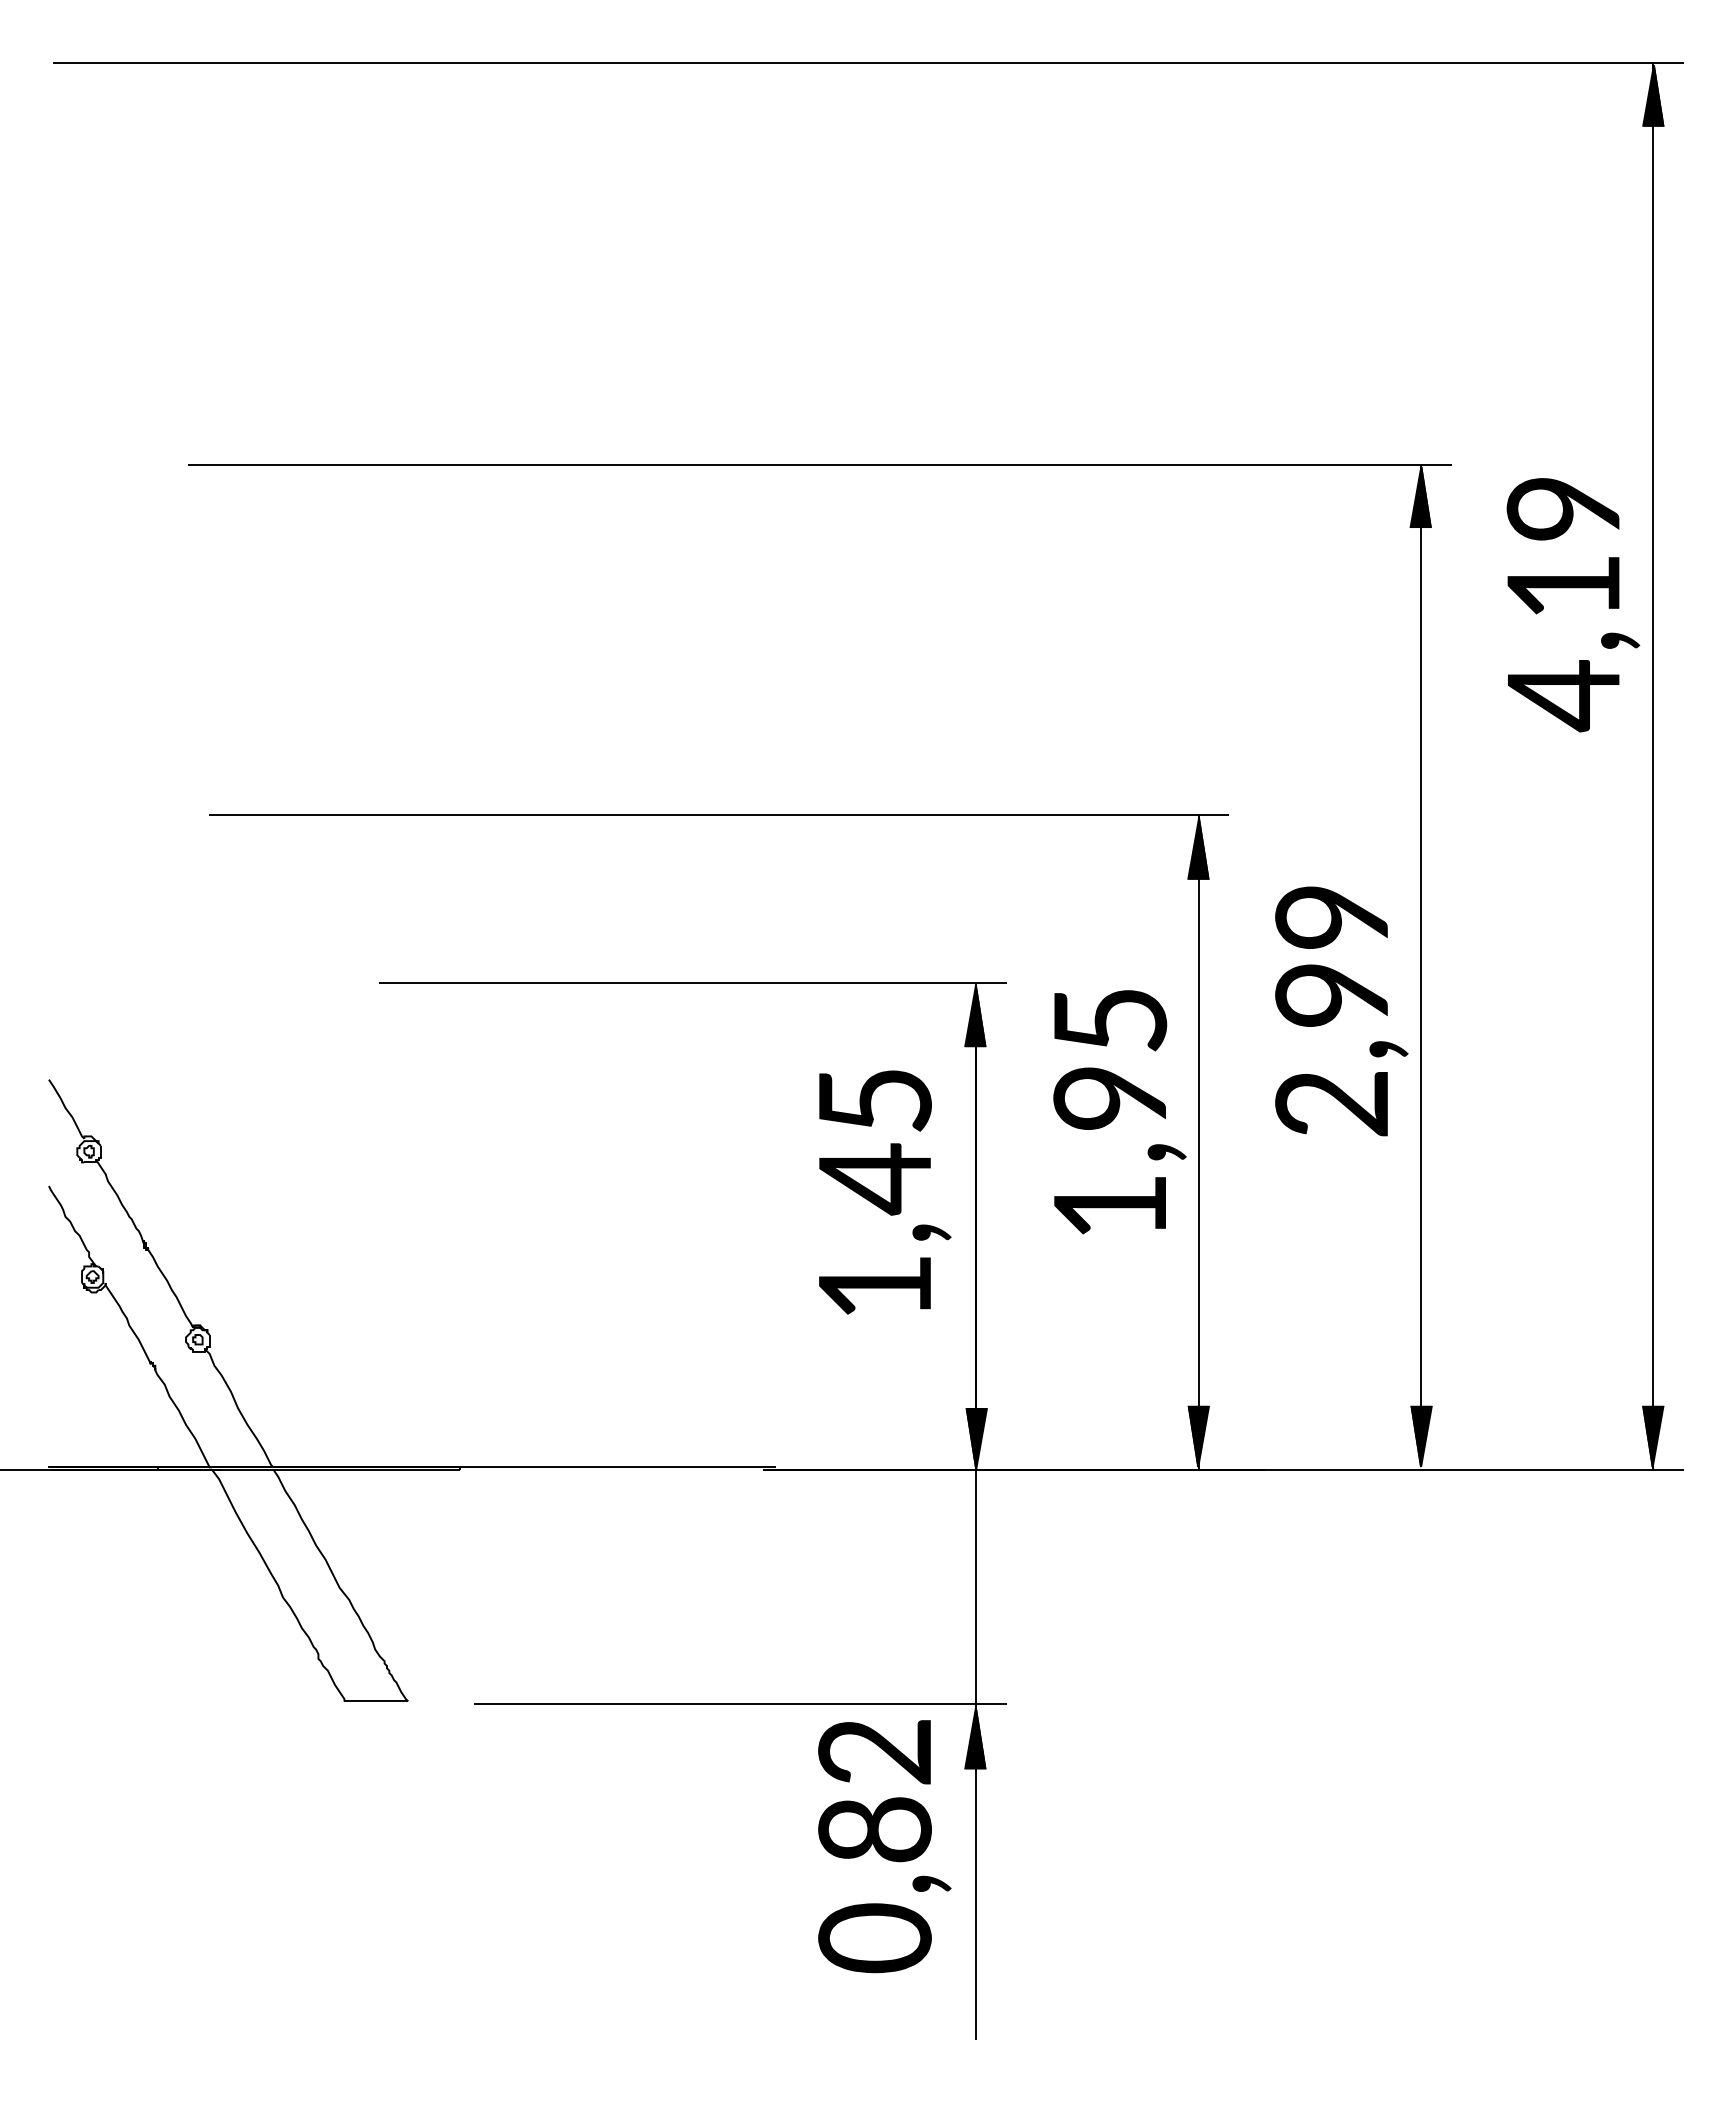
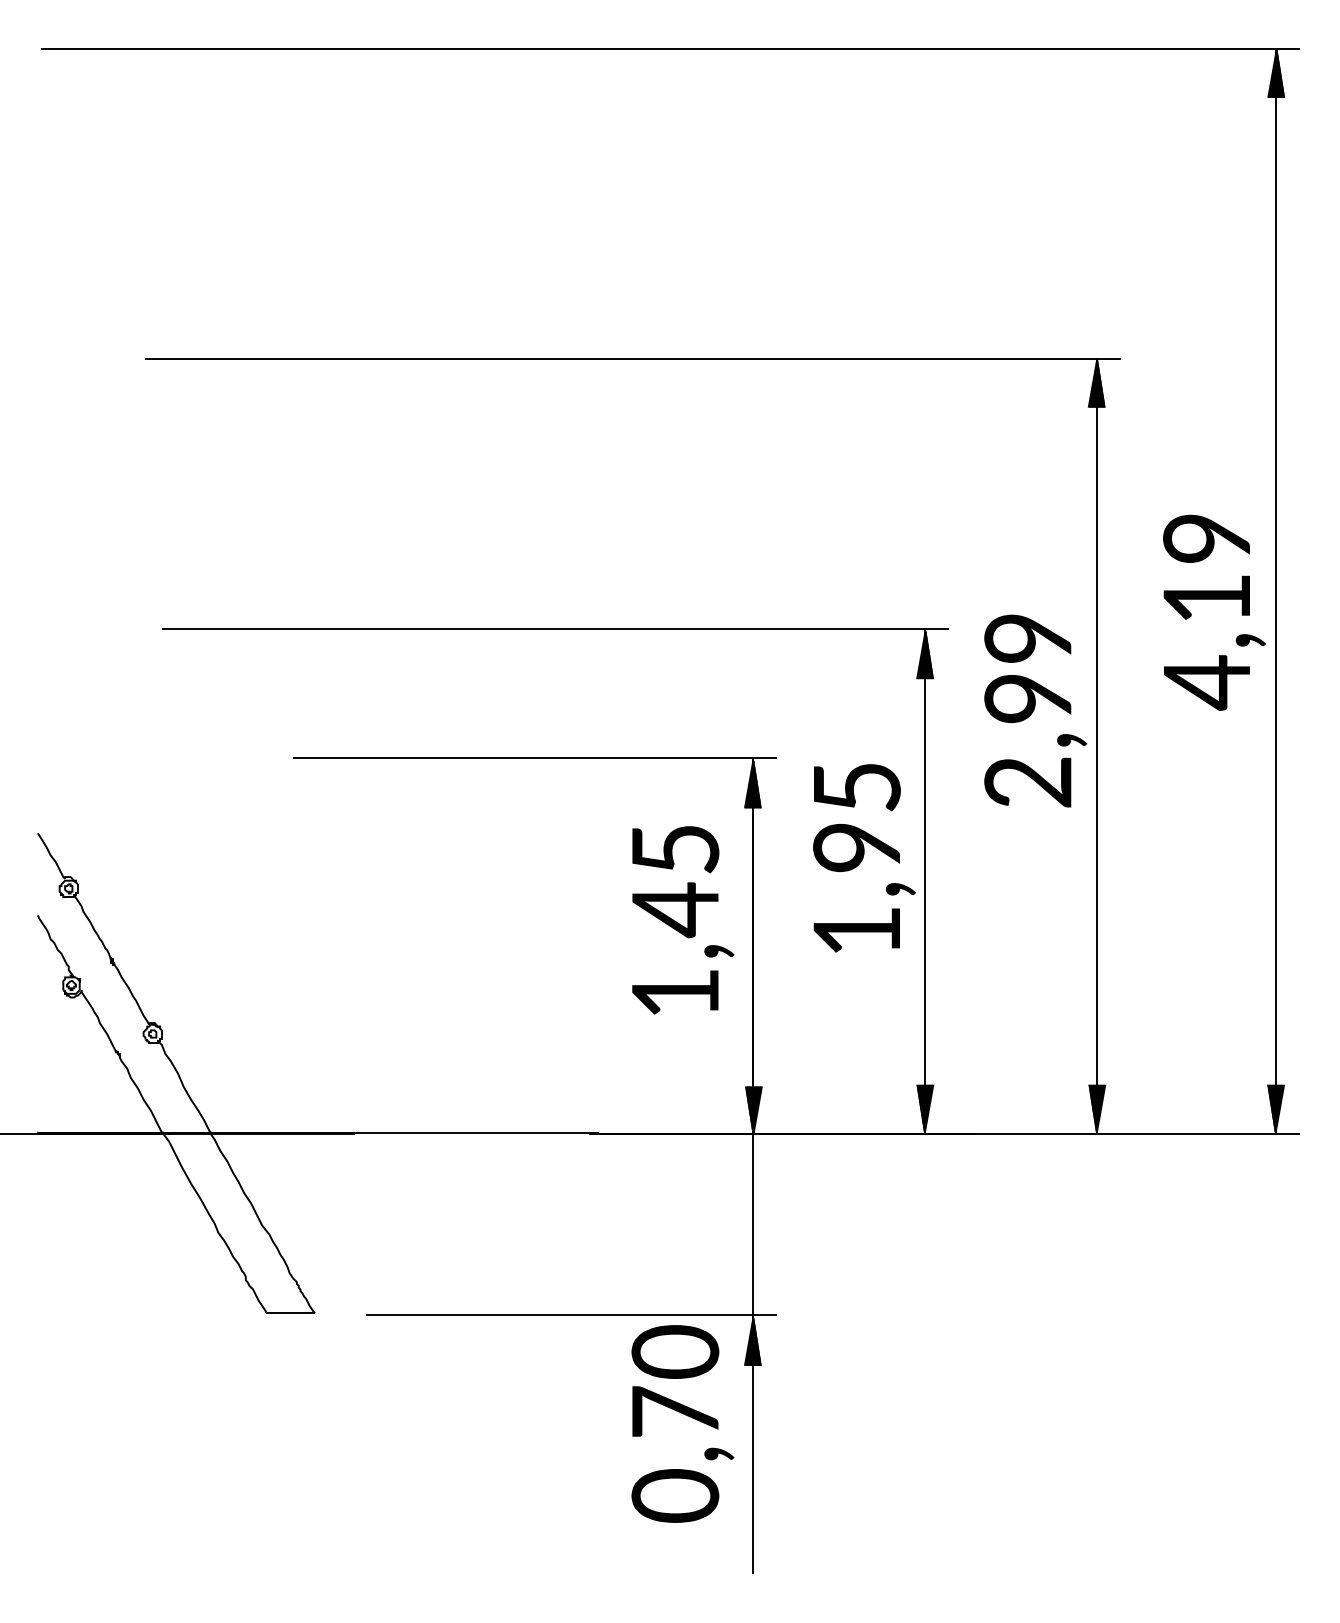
text: (1573, 605) -> (1214, 613), moved
text: (1341, 1011) -> (1035, 711), moved
text: (874, 1789) -> (675, 1381), 0,82 -> 0,70

